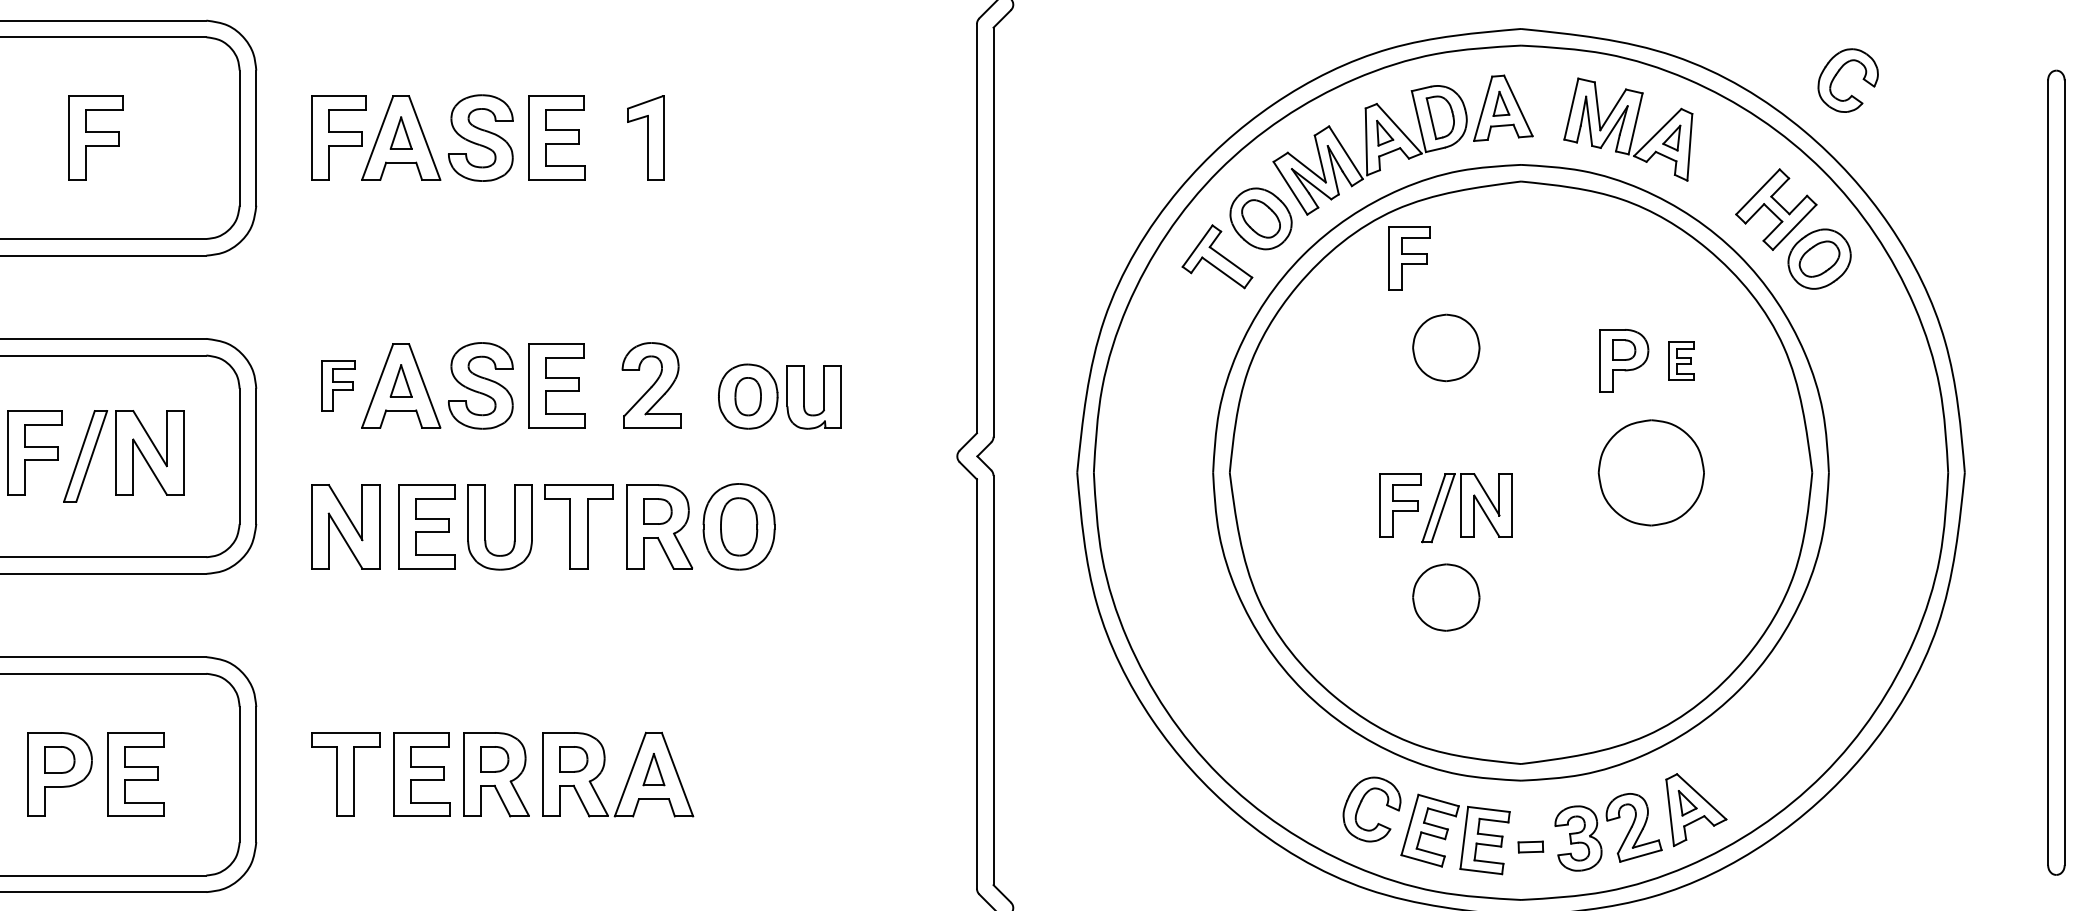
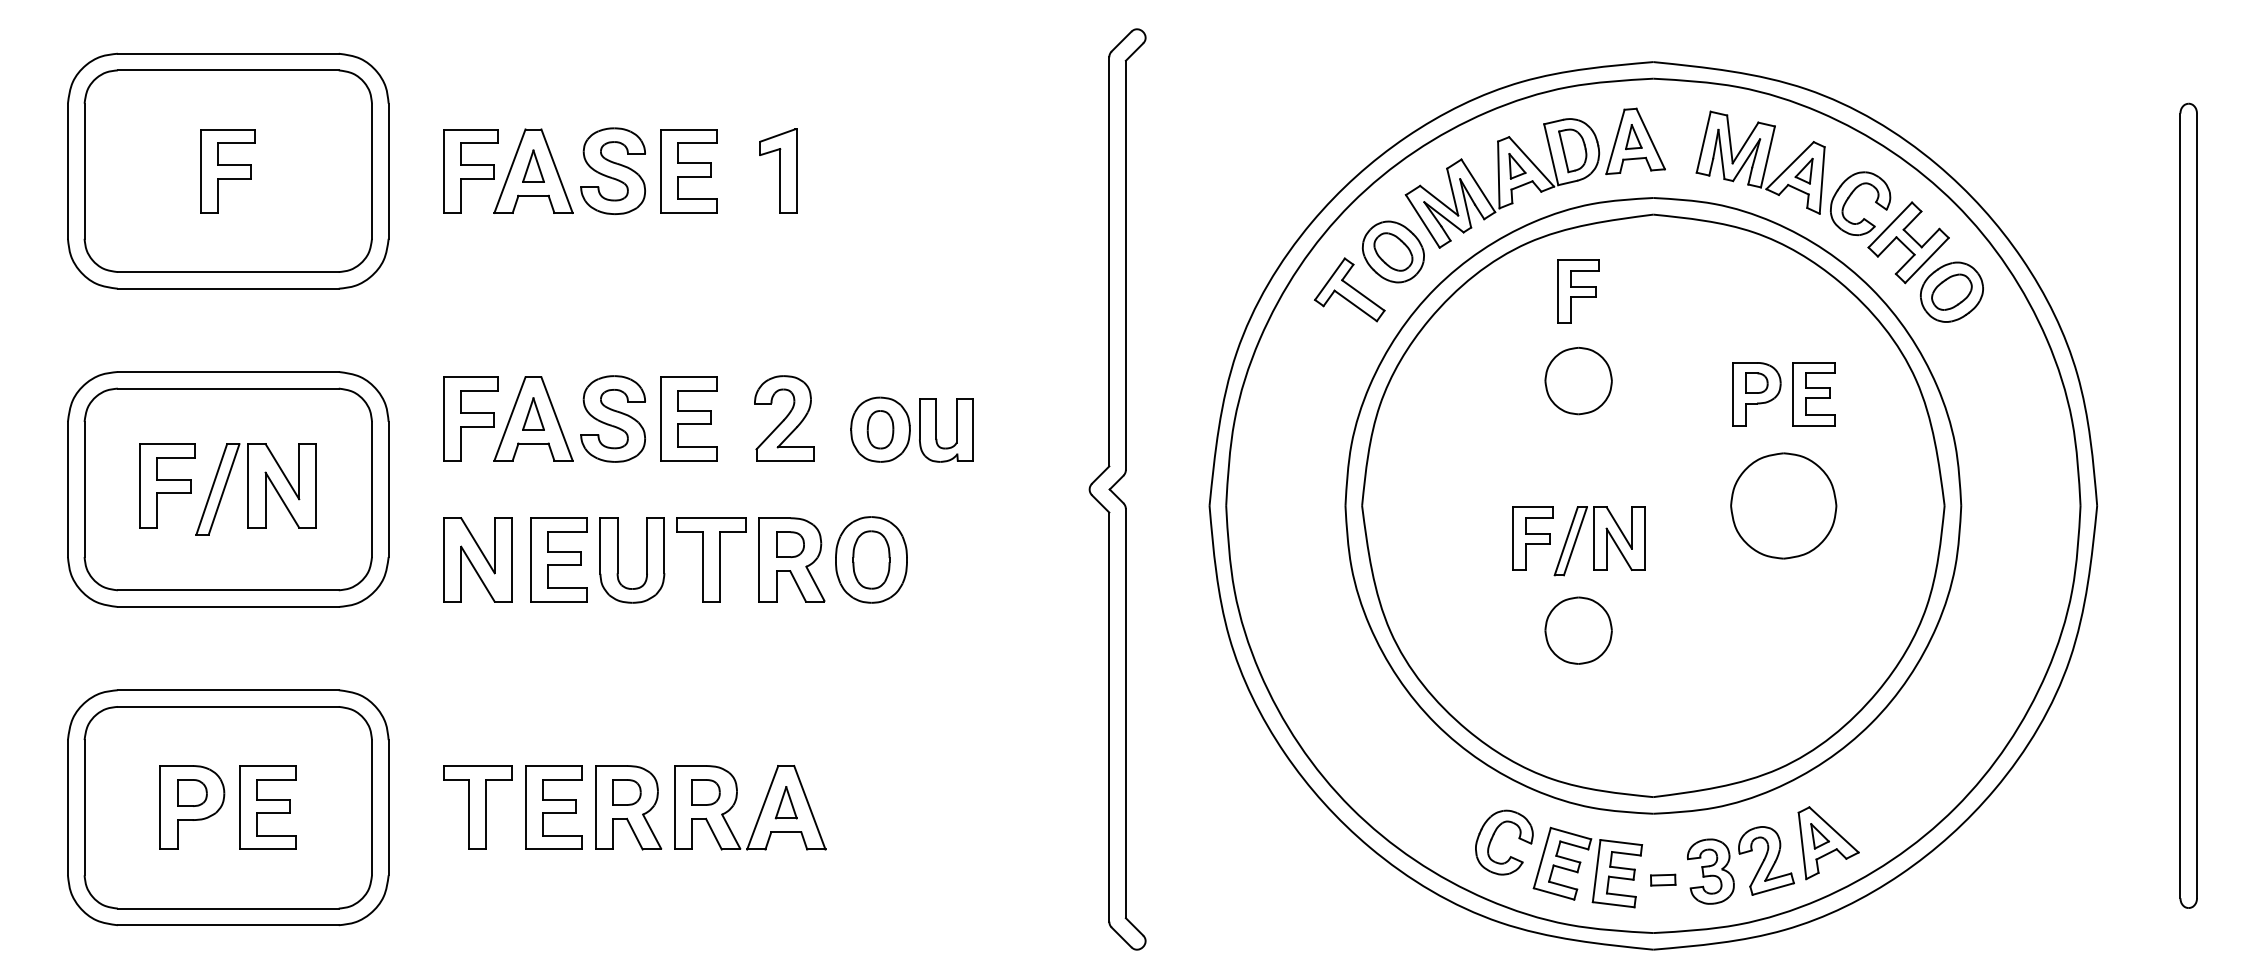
part: (1840, 71) -> (1852, 194), moved
part: (1409, 258) -> (1578, 291), moved
part: (1681, 361) -> (1813, 394), size x1.67
part: (338, 385) -> (470, 418), size x1.67

